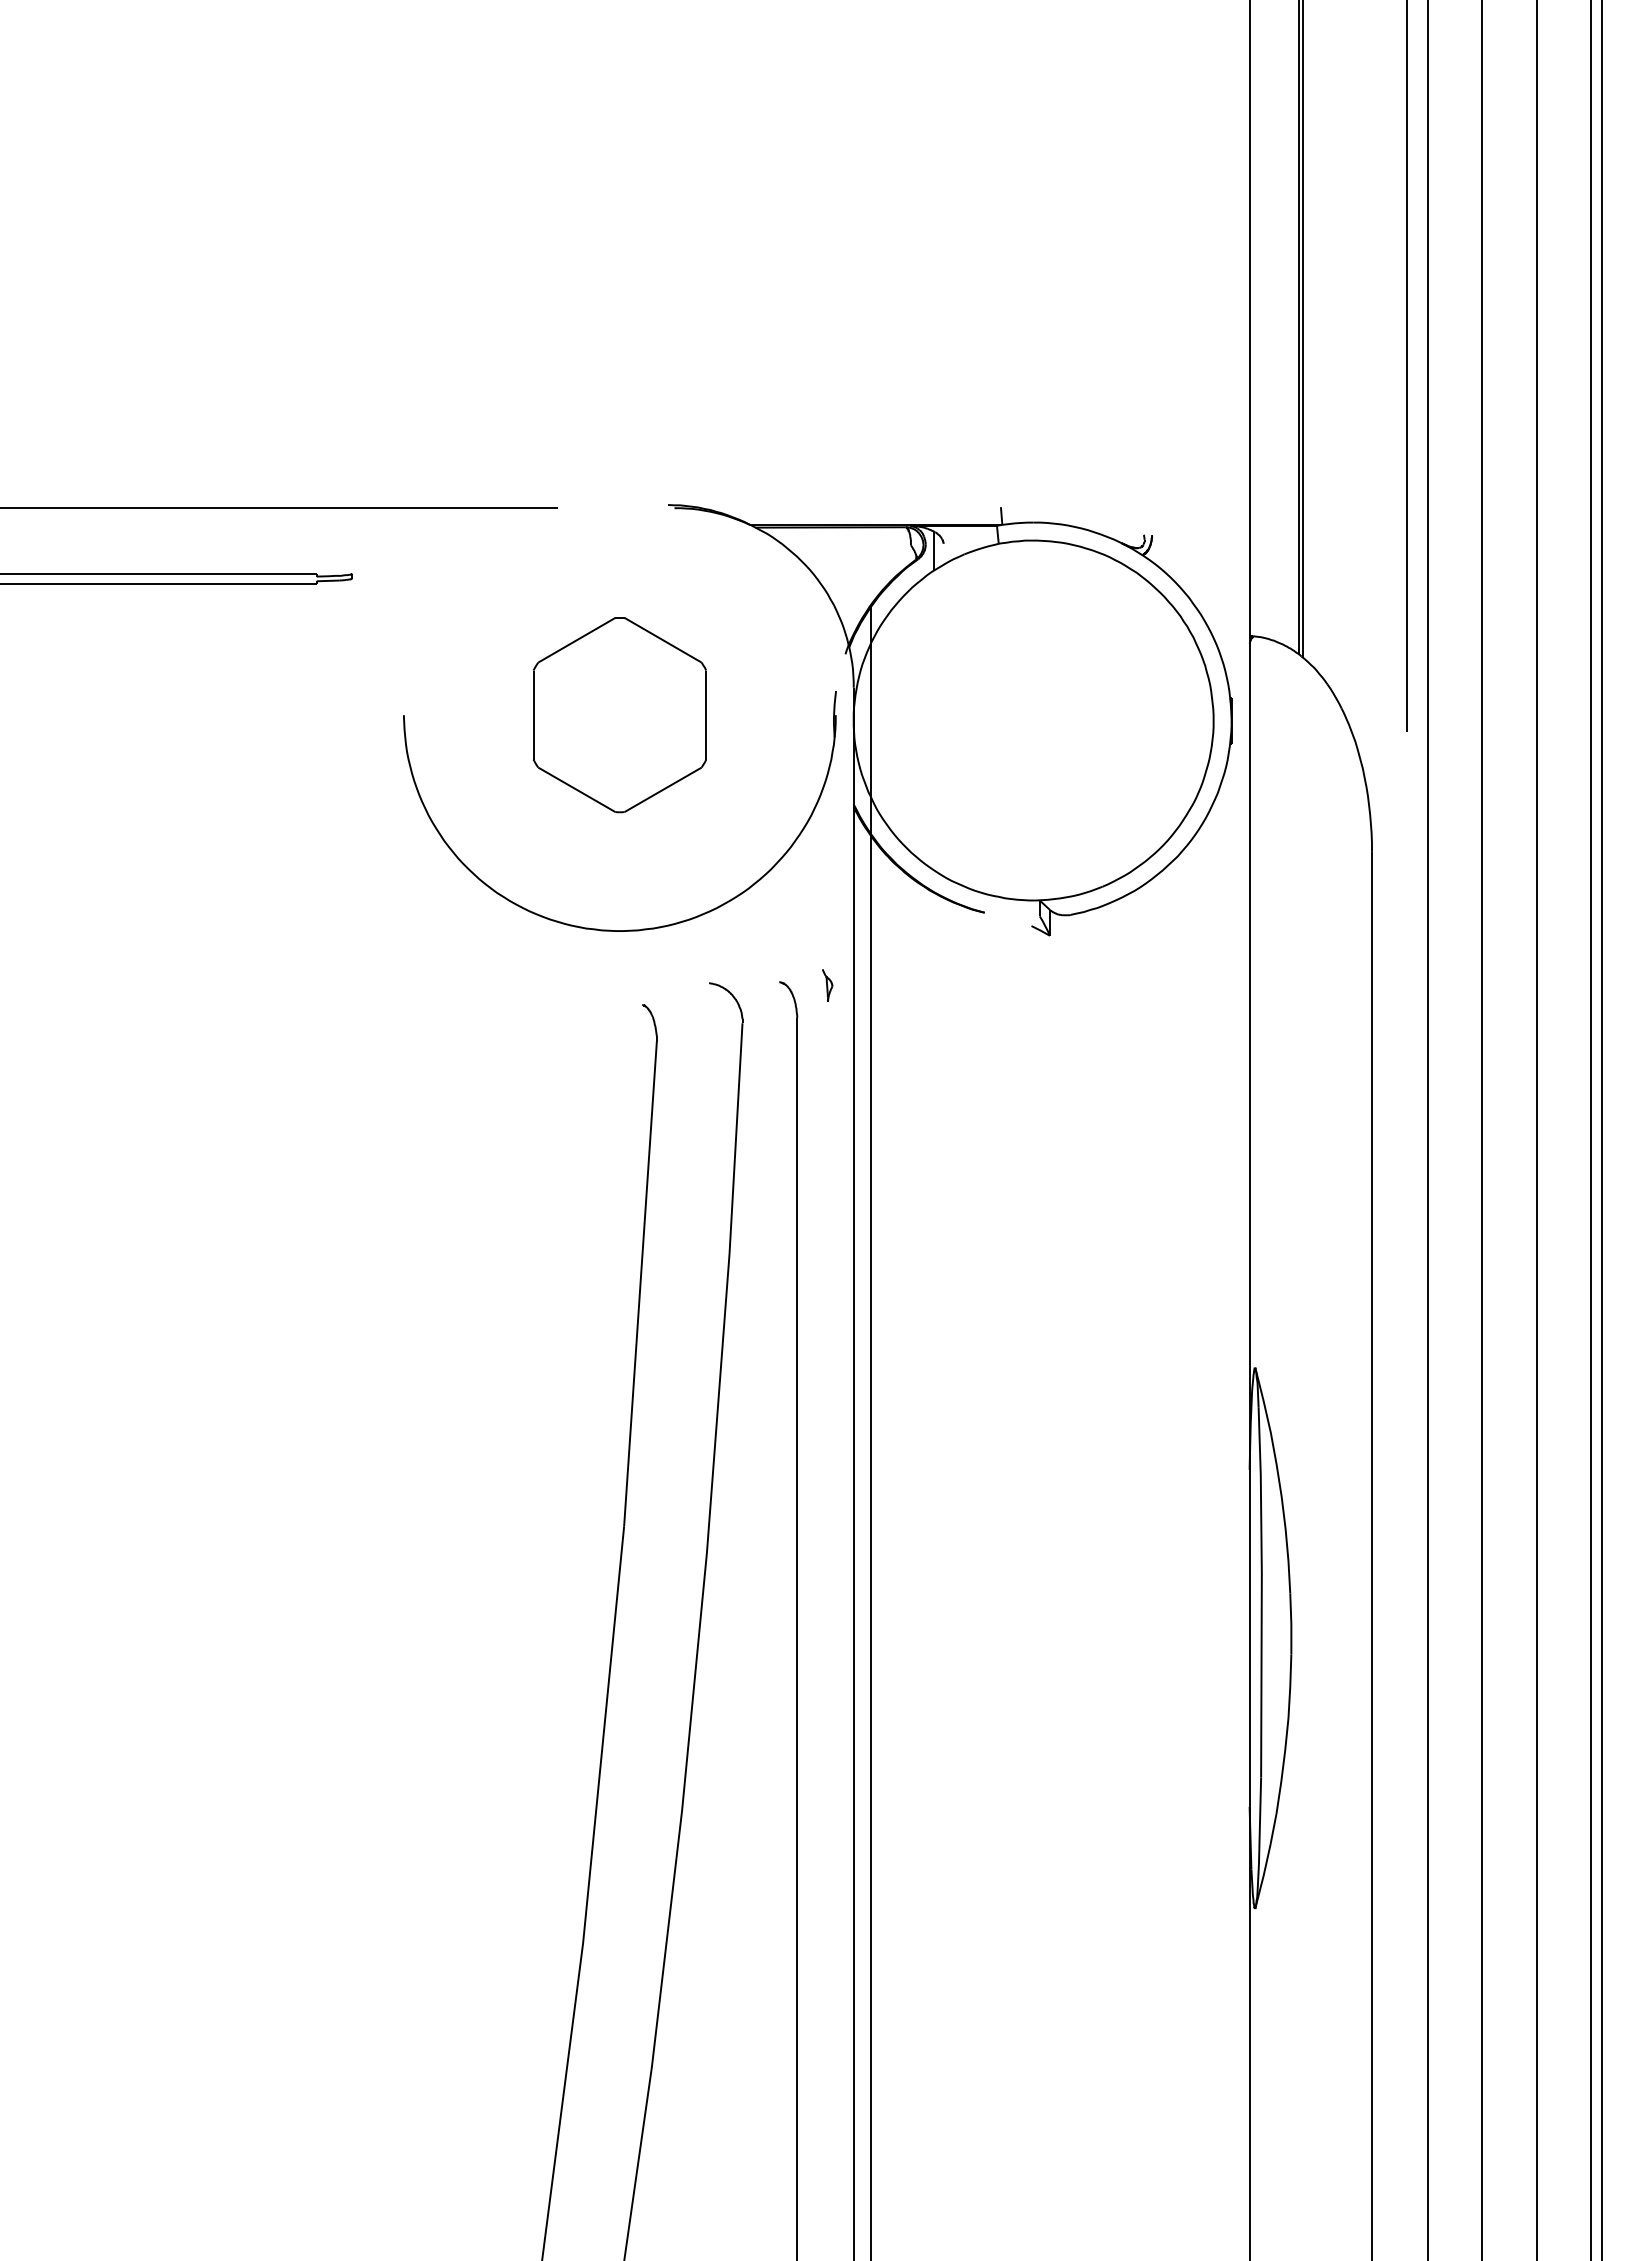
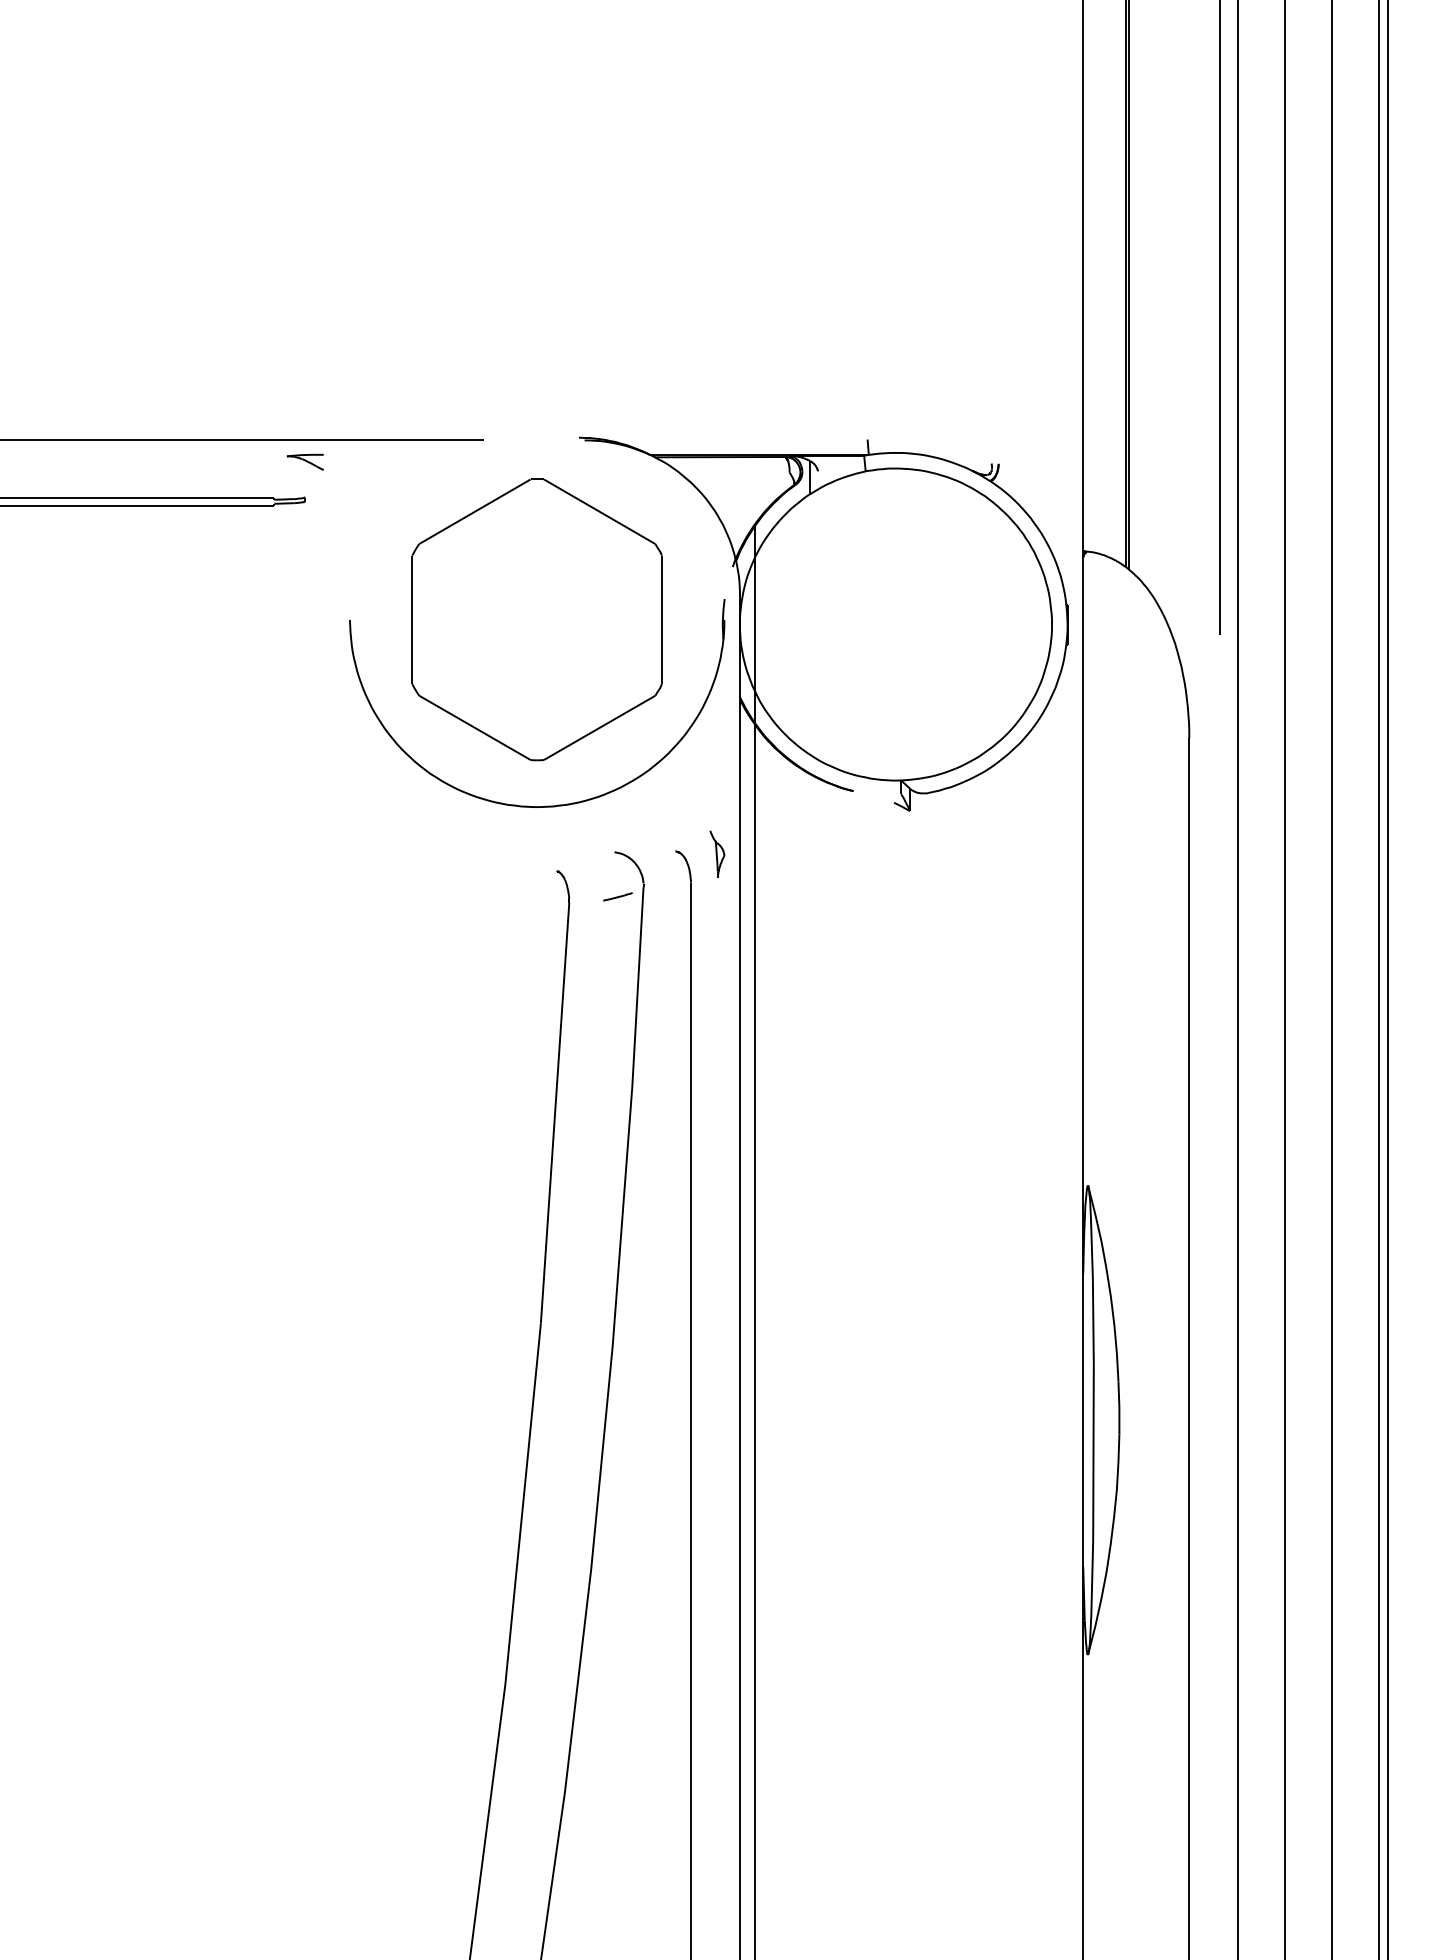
part: (352, 532) -> (305, 461), added
part: (619, 714) -> (536, 619), size x1.67
part: (827, 985) -> (717, 854), size x1.67
line: (712, 1034) -> (617, 896), added

